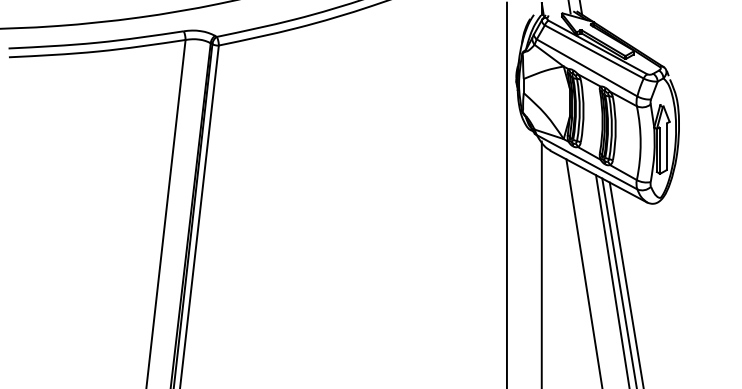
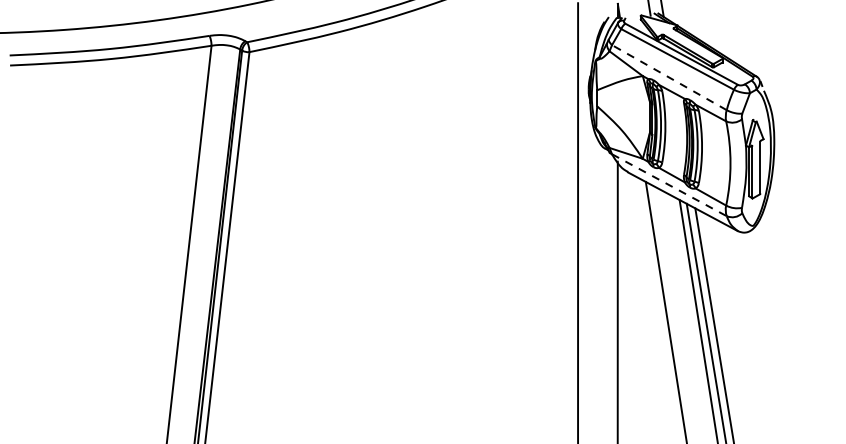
line: (587, 67) -> (669, 77), solid -> dashed
line: (587, 162) -> (669, 185), solid -> dashed

